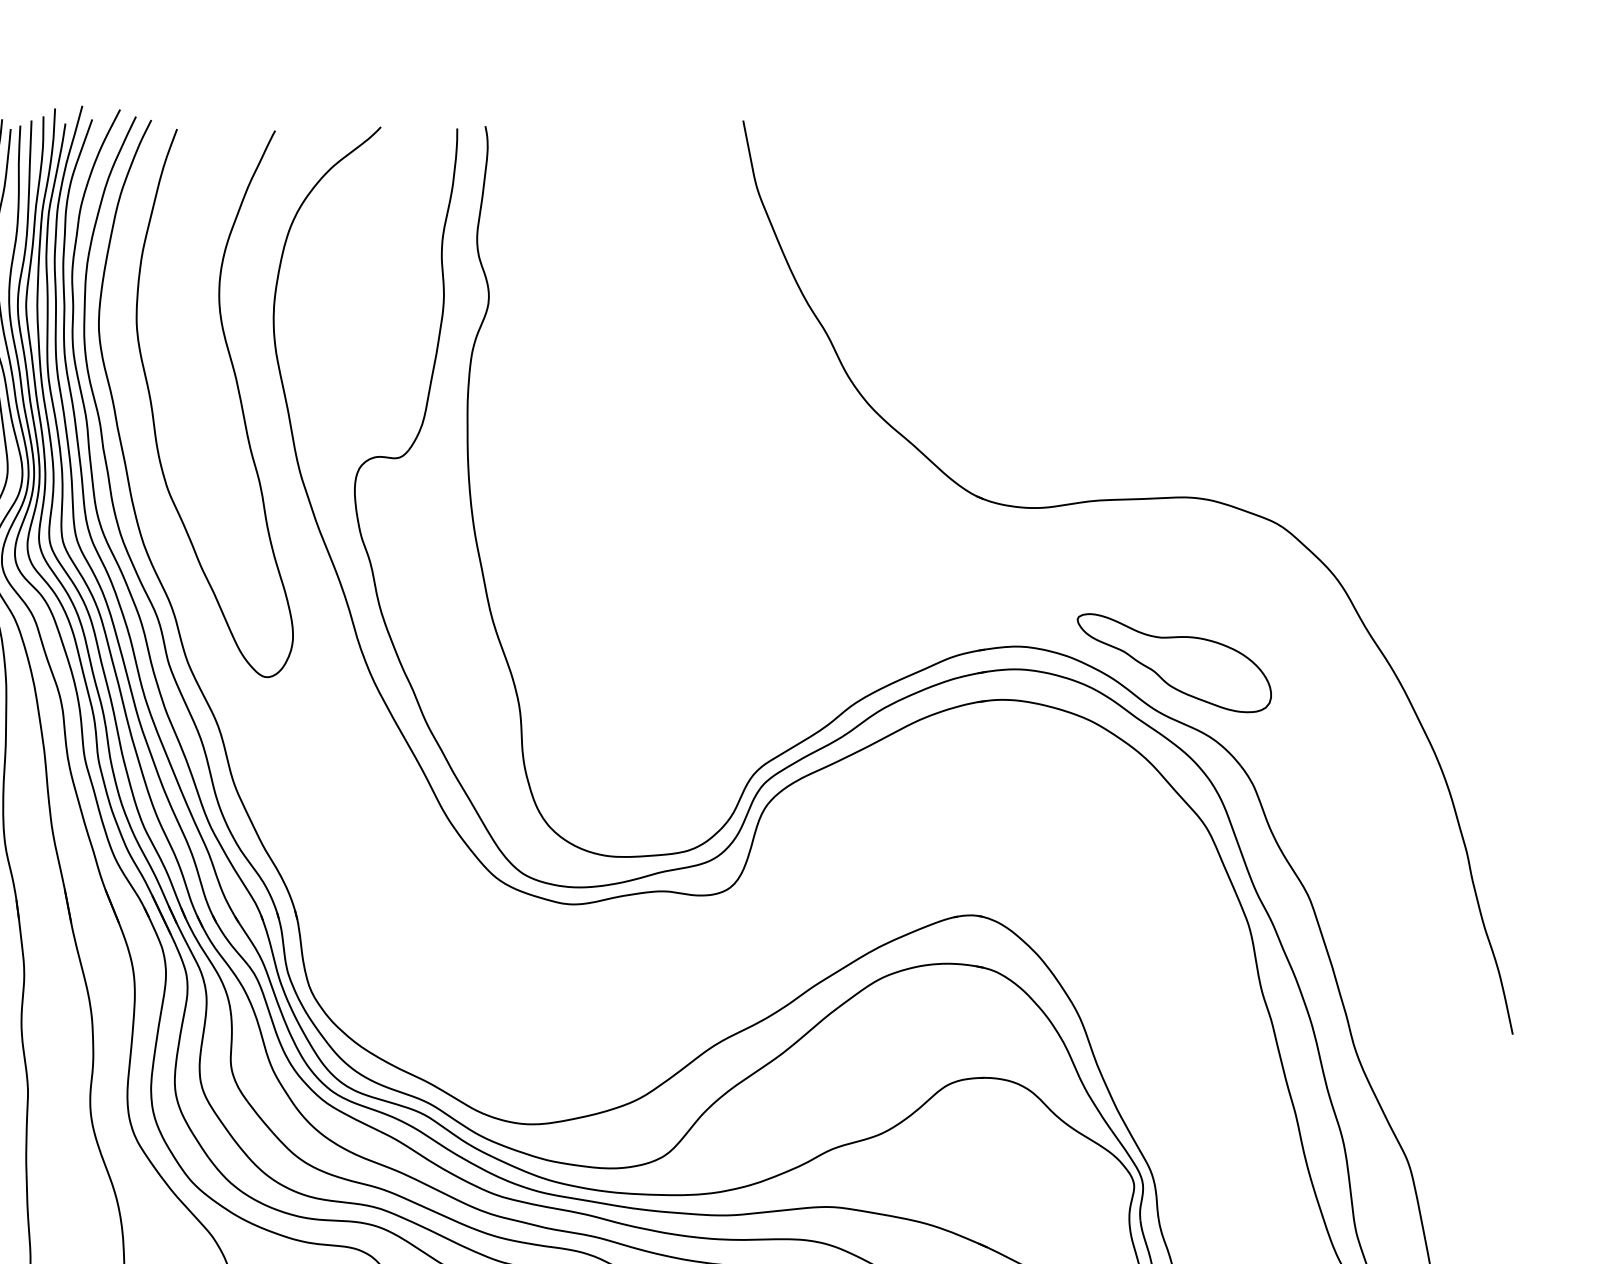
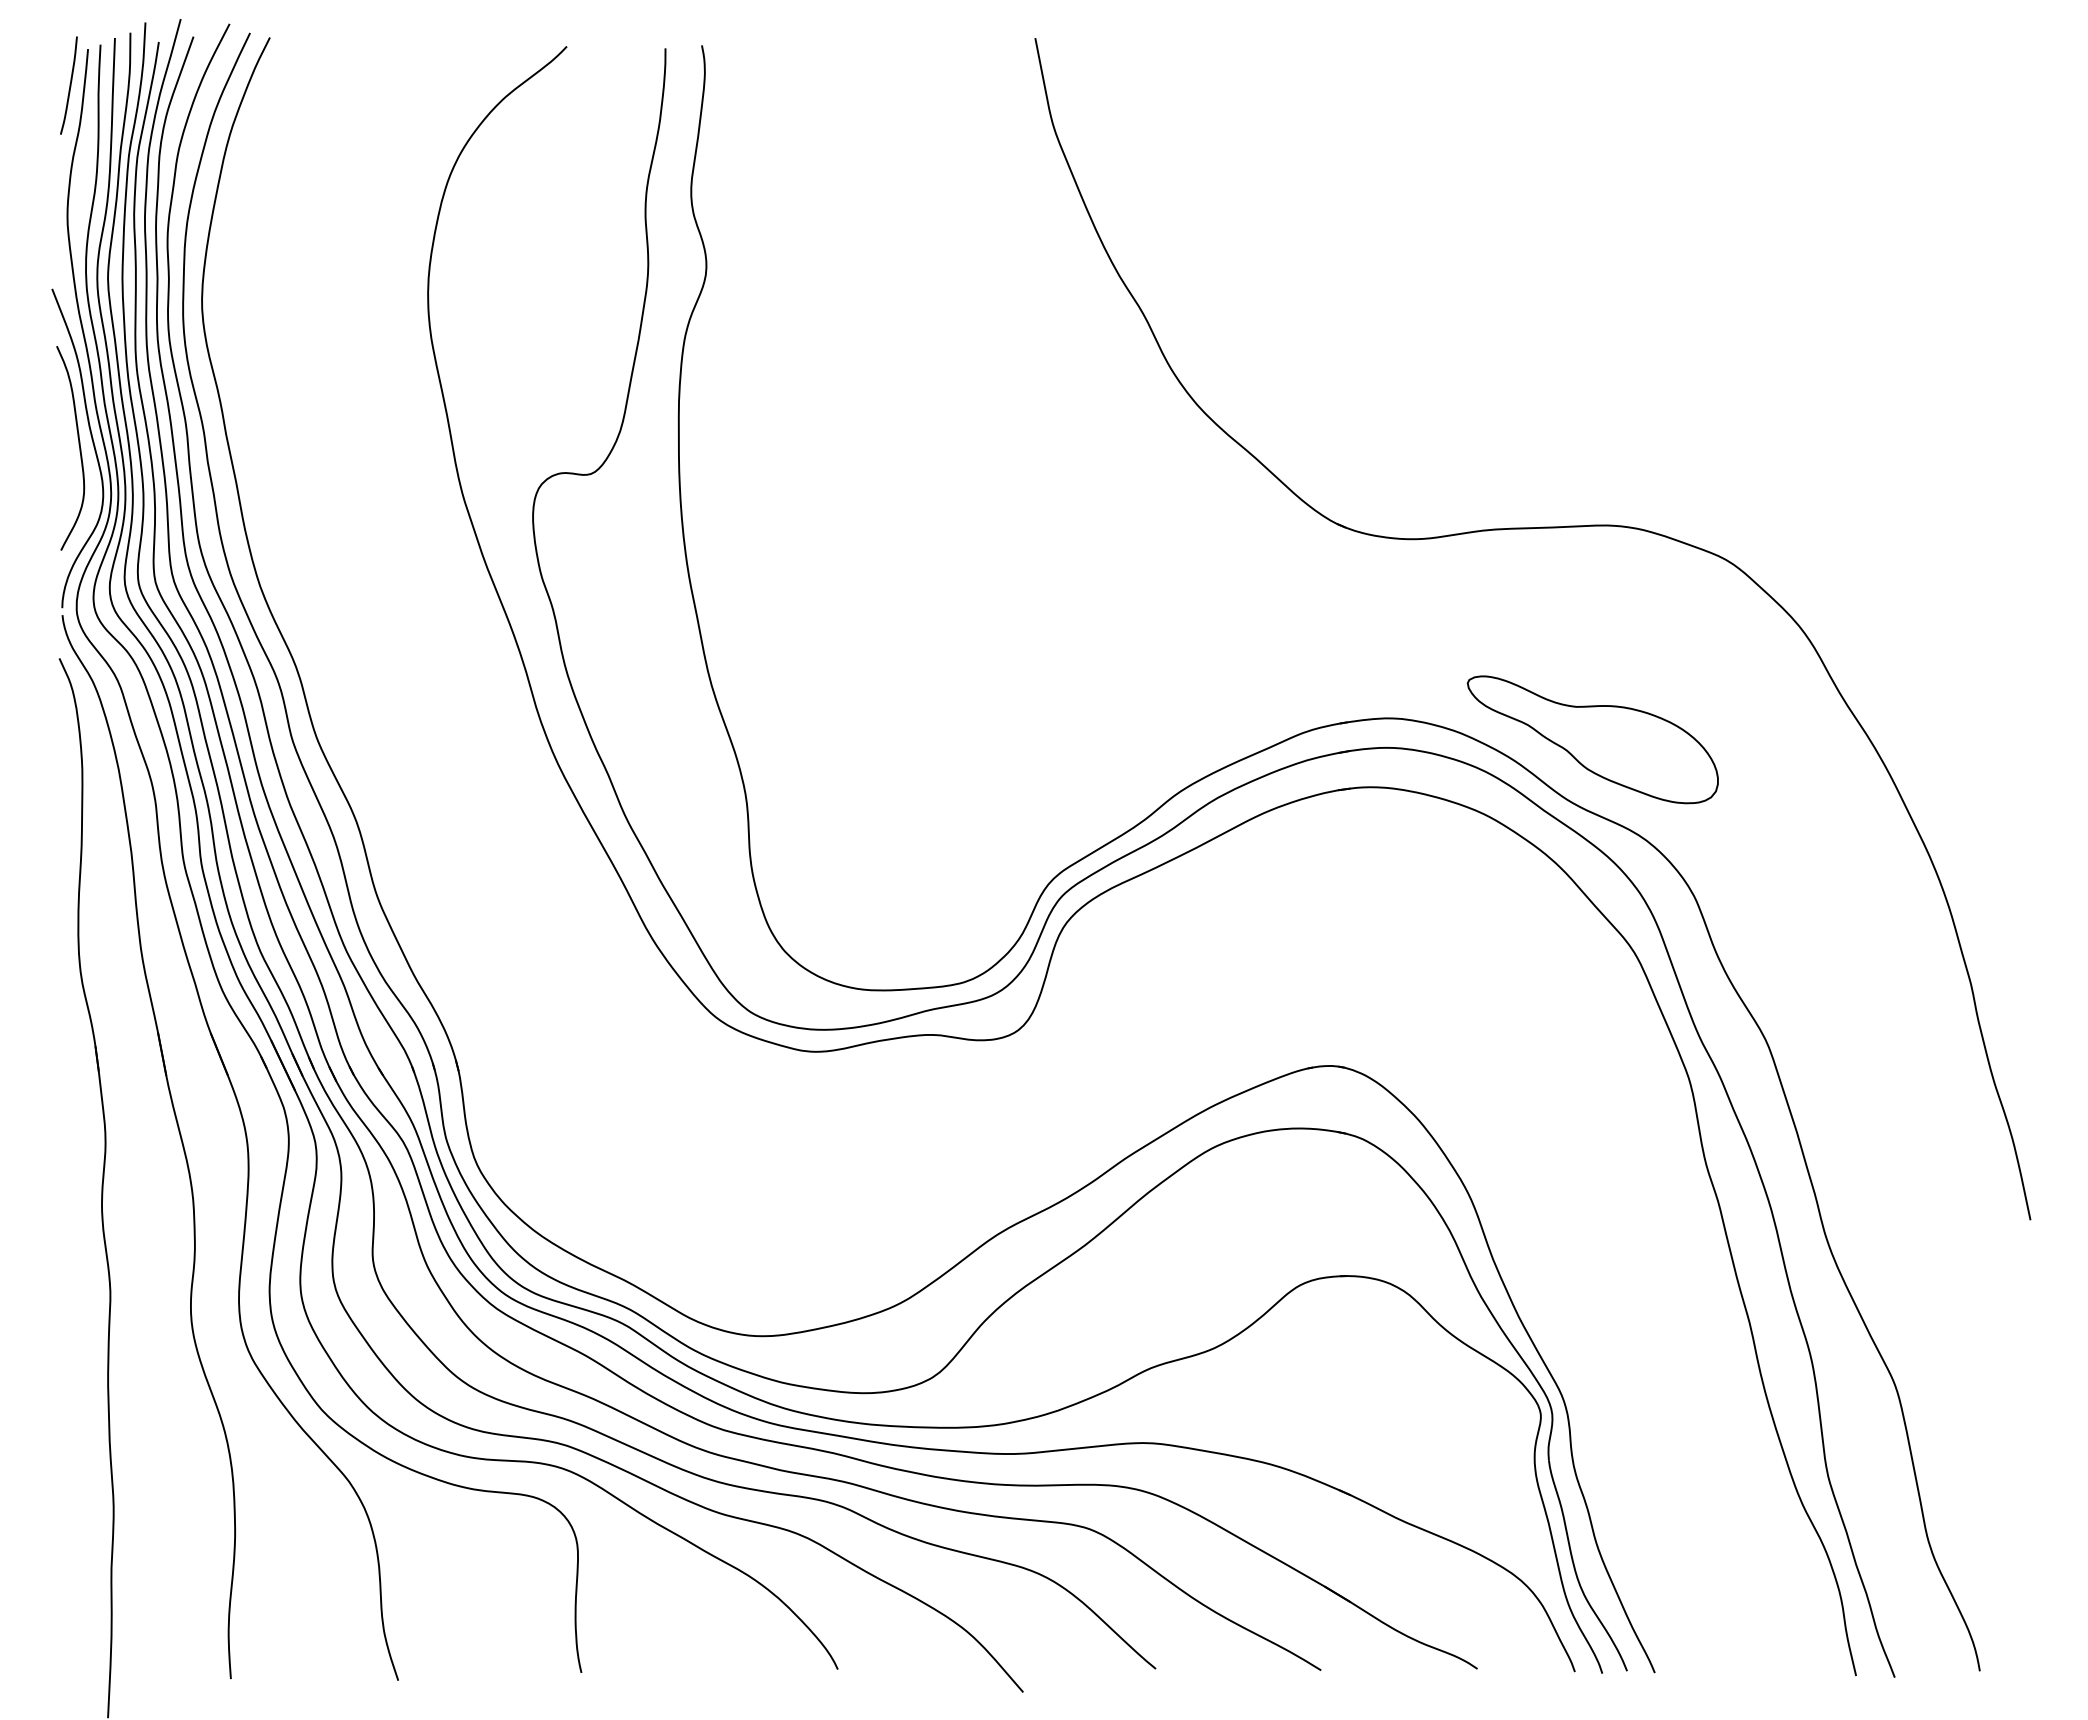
curve: (239, 397) -> (383, 396), removed

